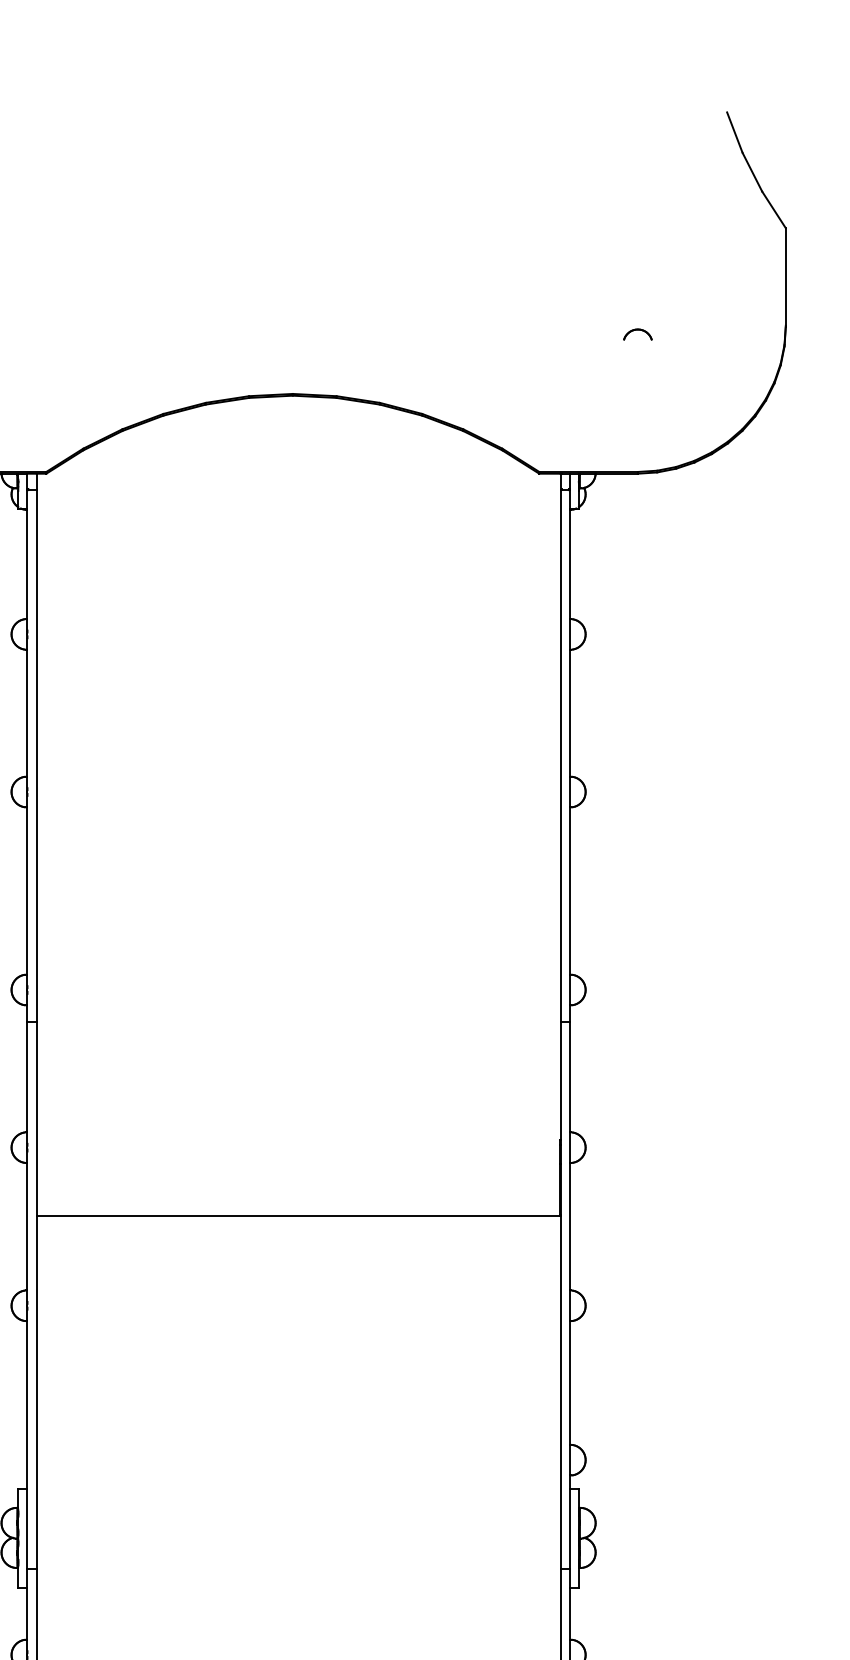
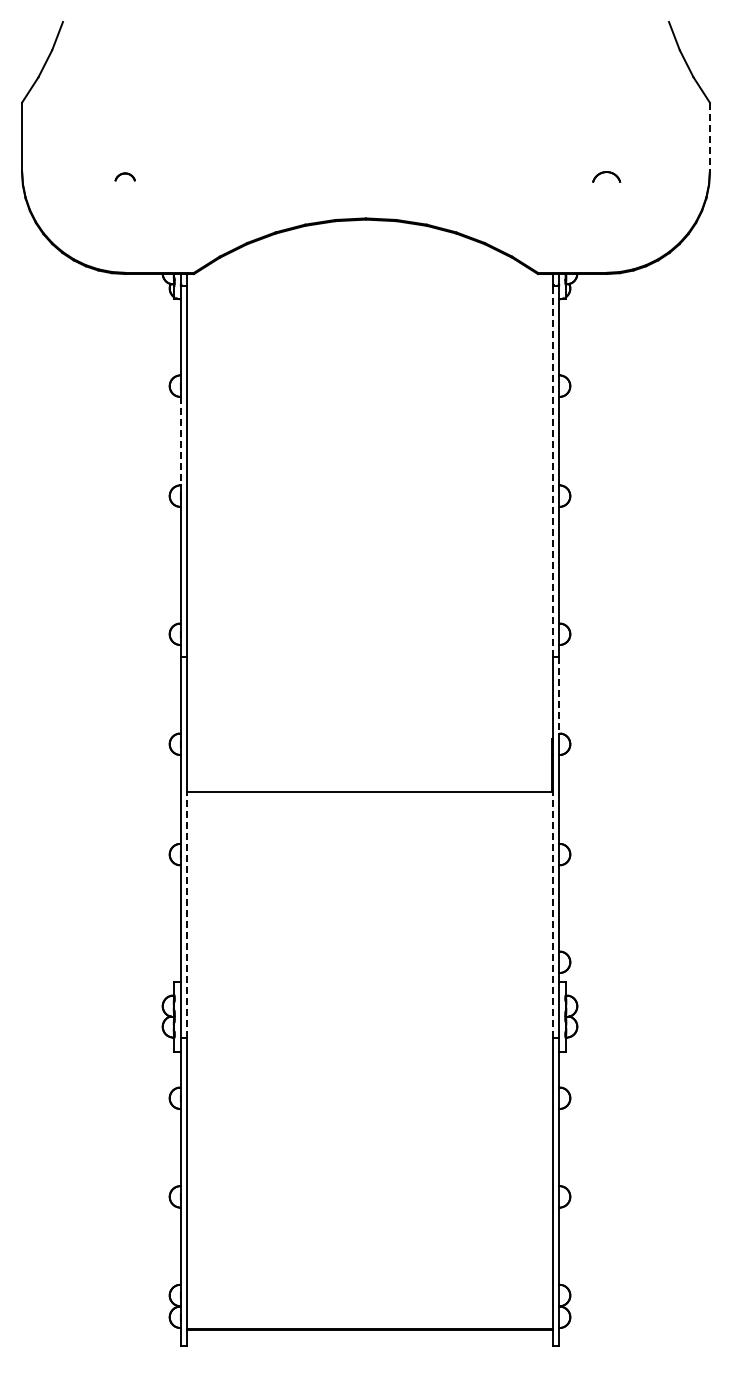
line: (785, 277) -> (709, 137), solid -> dashed
part: (637, 333) -> (606, 176), size x1.4
line: (26, 713) -> (180, 441), solid -> dashed
line: (560, 756) -> (552, 471), solid -> dashed
line: (570, 1077) -> (559, 695), solid -> dashed
line: (36, 1391) -> (187, 914), solid -> dashed
line: (560, 1391) -> (552, 914), solid -> dashed

